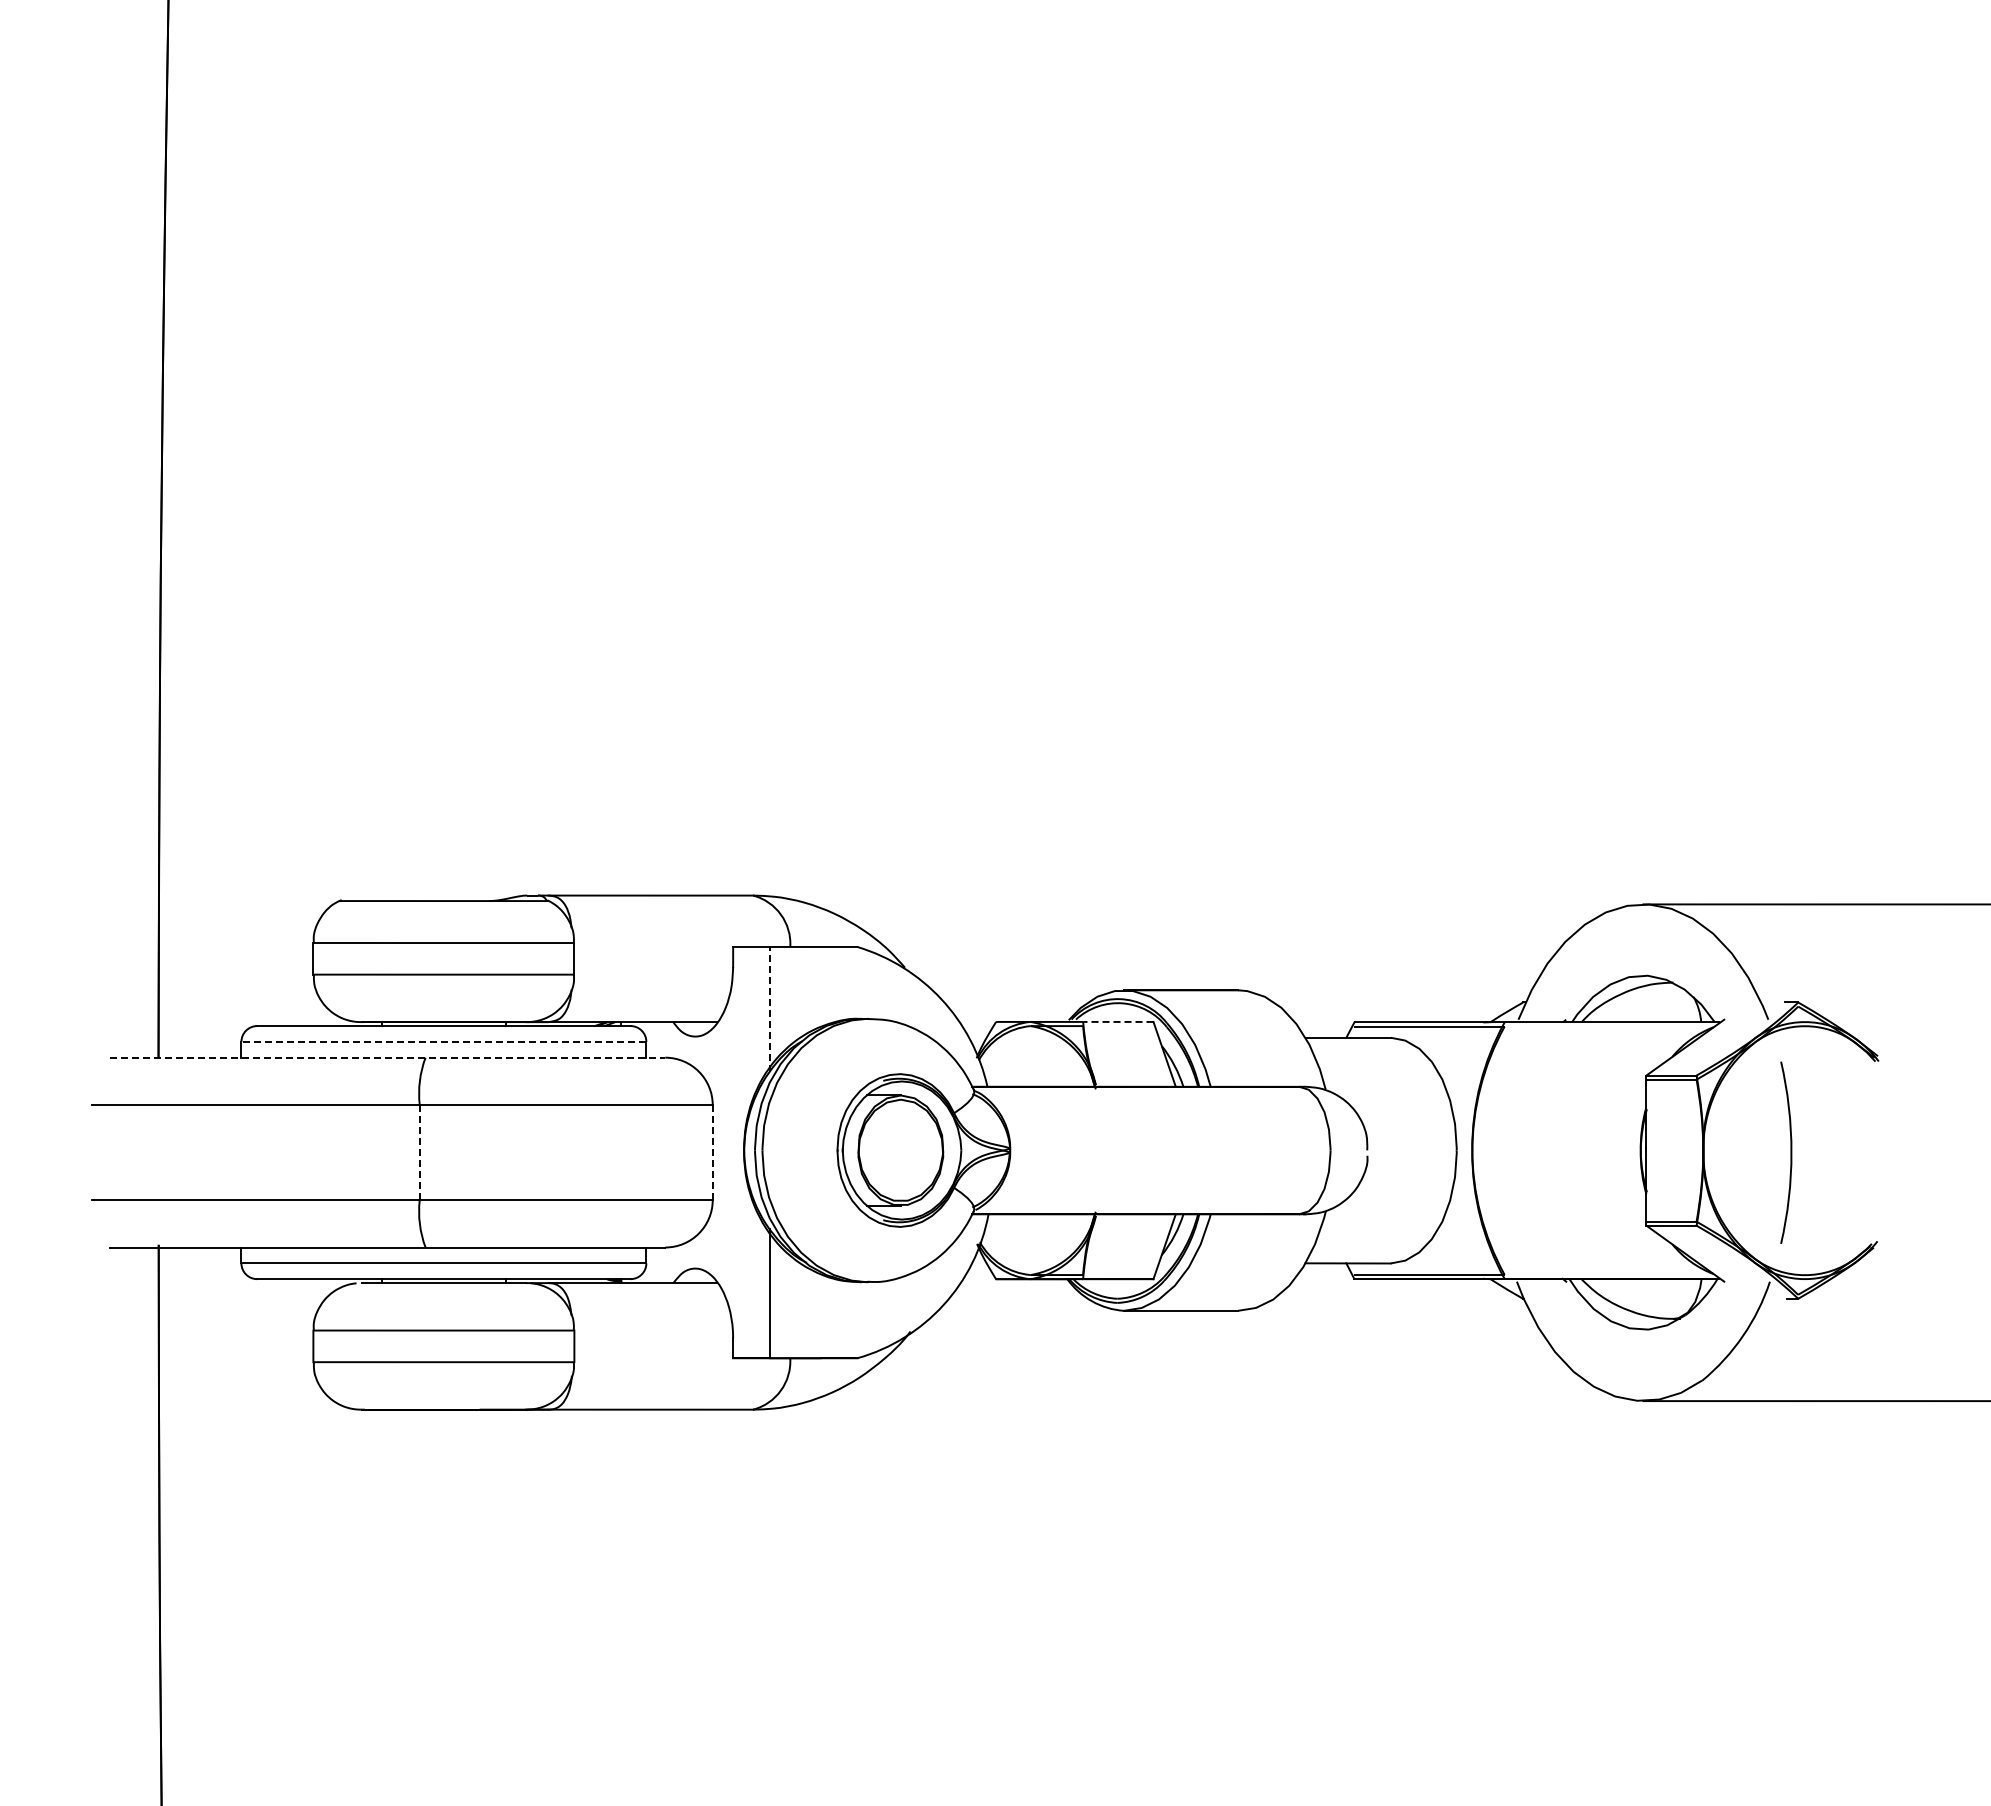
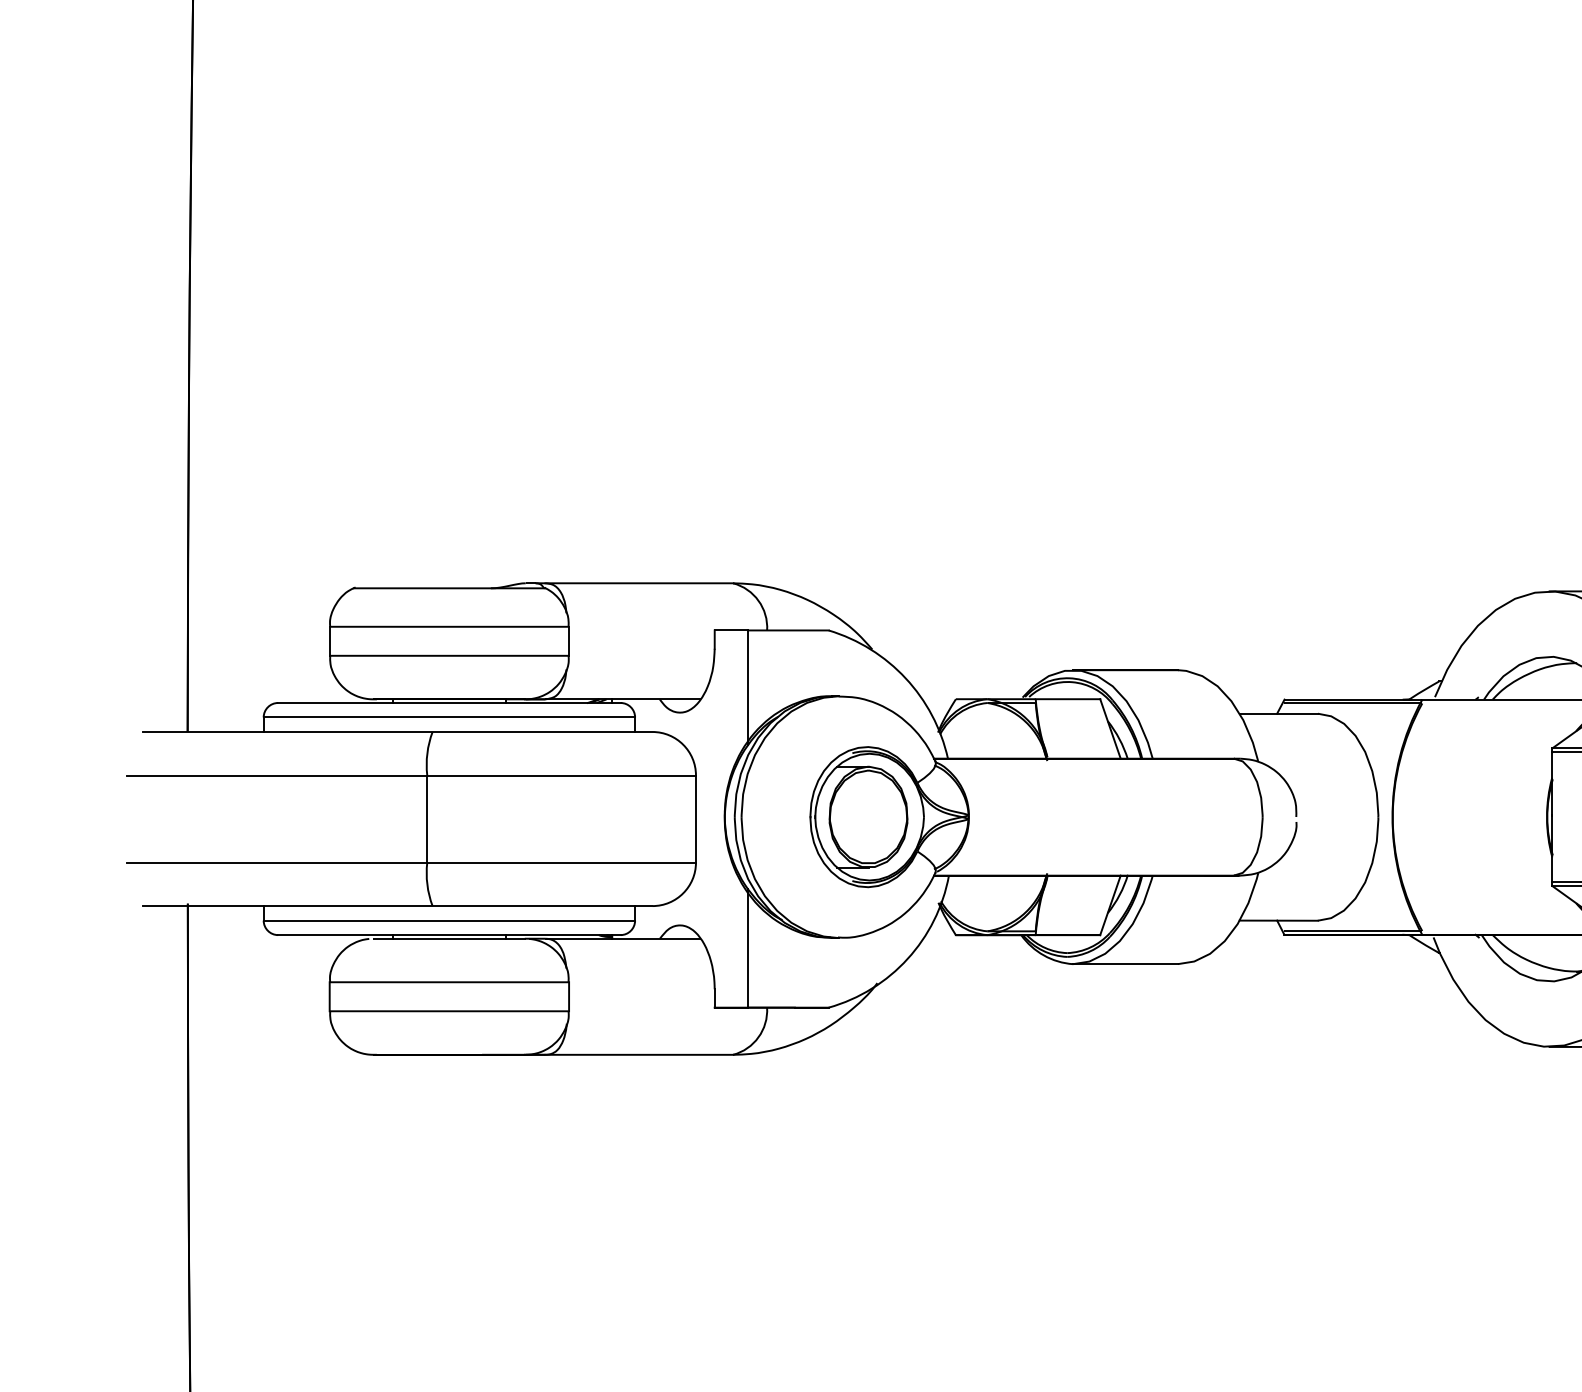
line: (769, 1009) -> (748, 687), dashed -> solid
line: (1117, 1021) -> (1067, 698), dashed -> solid
line: (443, 1041) -> (449, 717), dashed -> solid
line: (387, 1057) -> (397, 731), dashed -> solid
line: (419, 1152) -> (427, 818), dashed -> solid
line: (712, 1152) -> (695, 818), dashed -> solid

